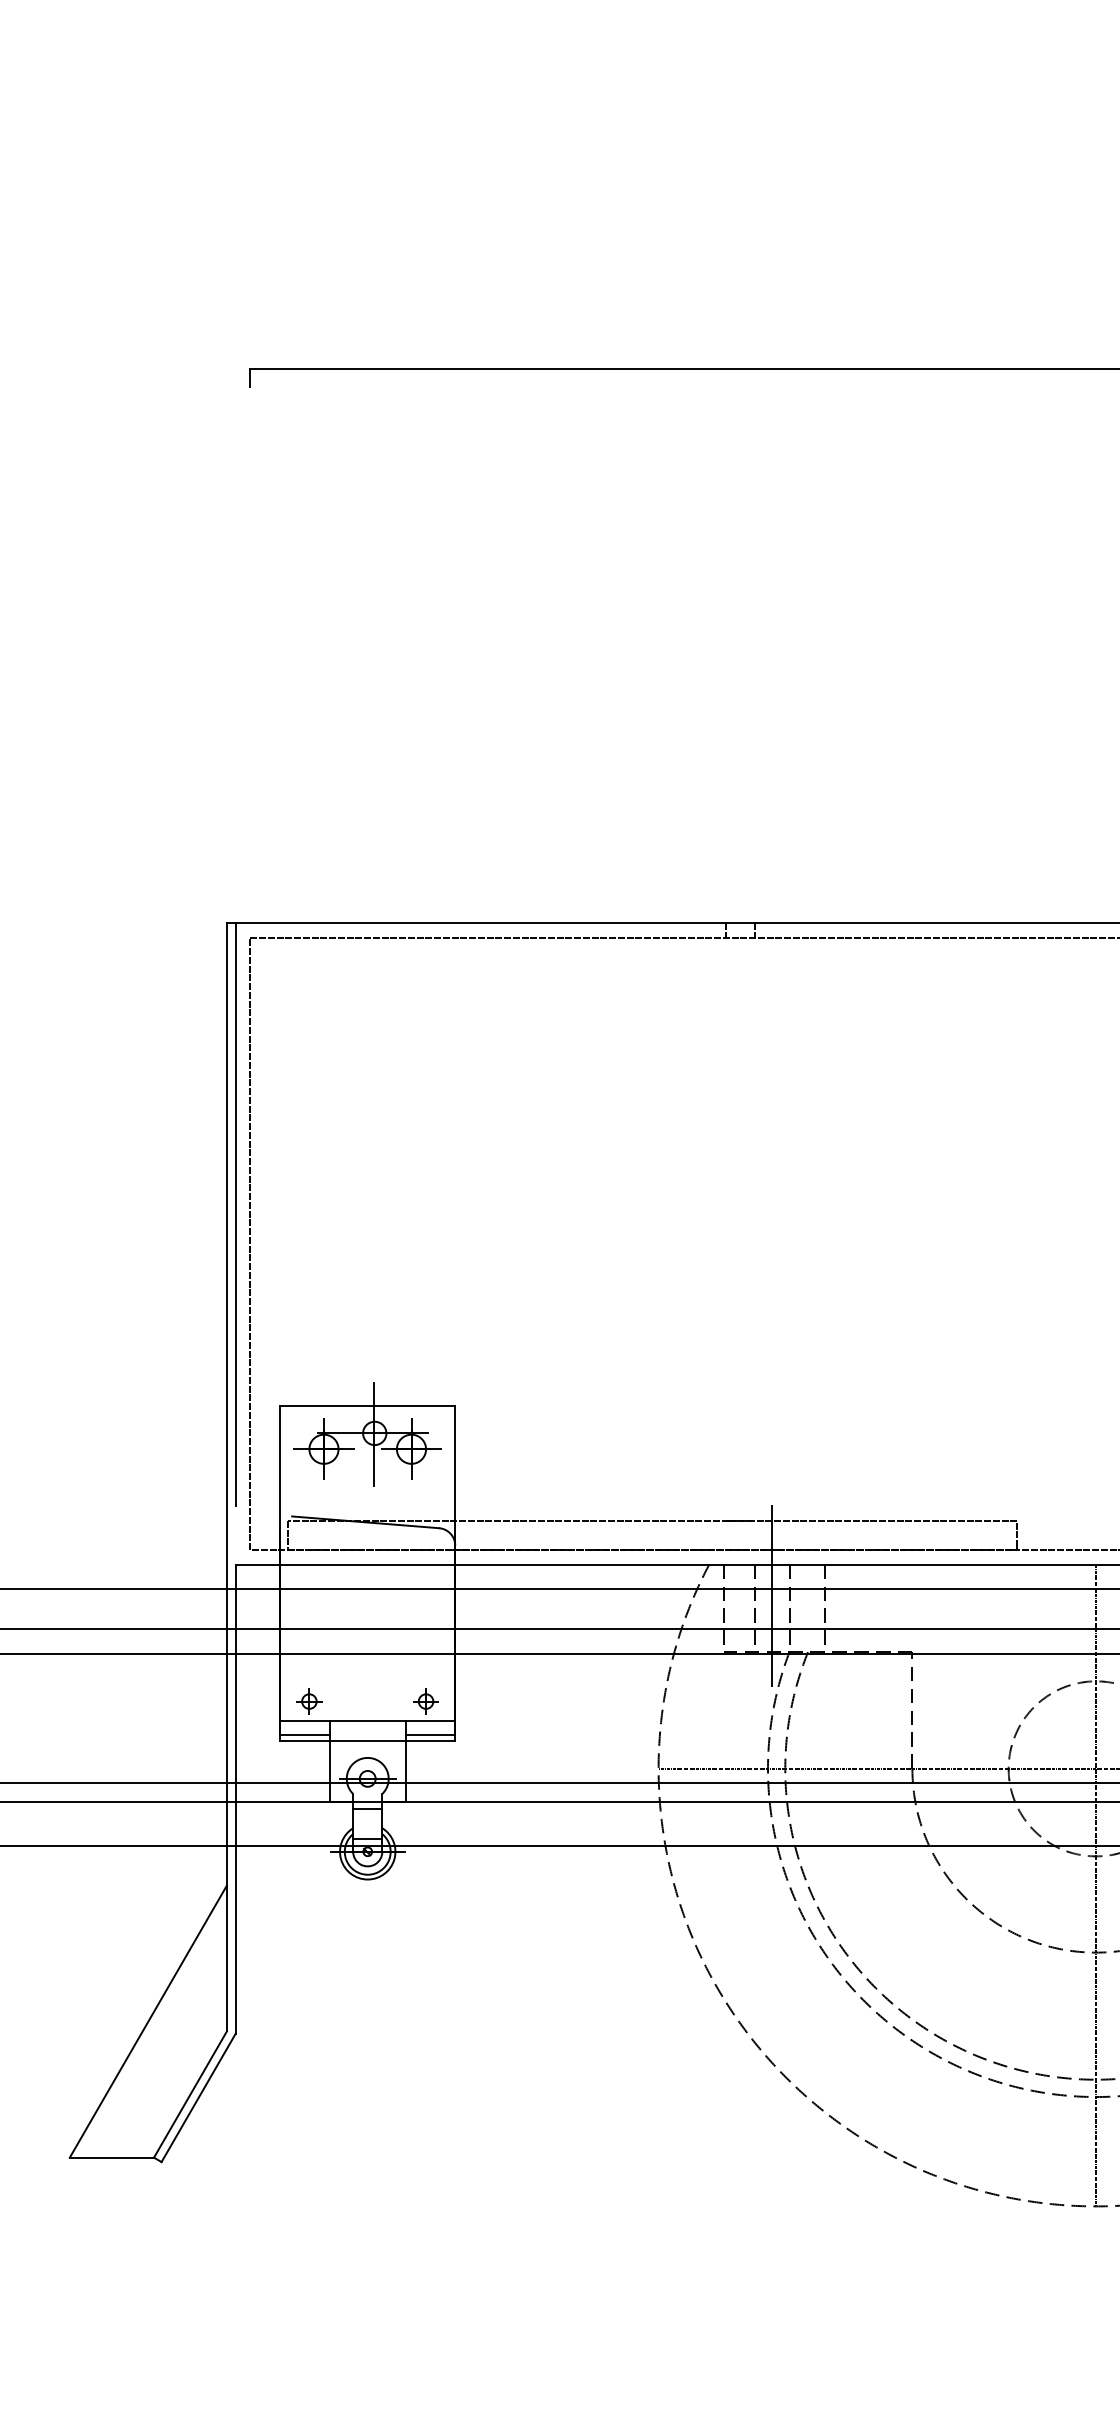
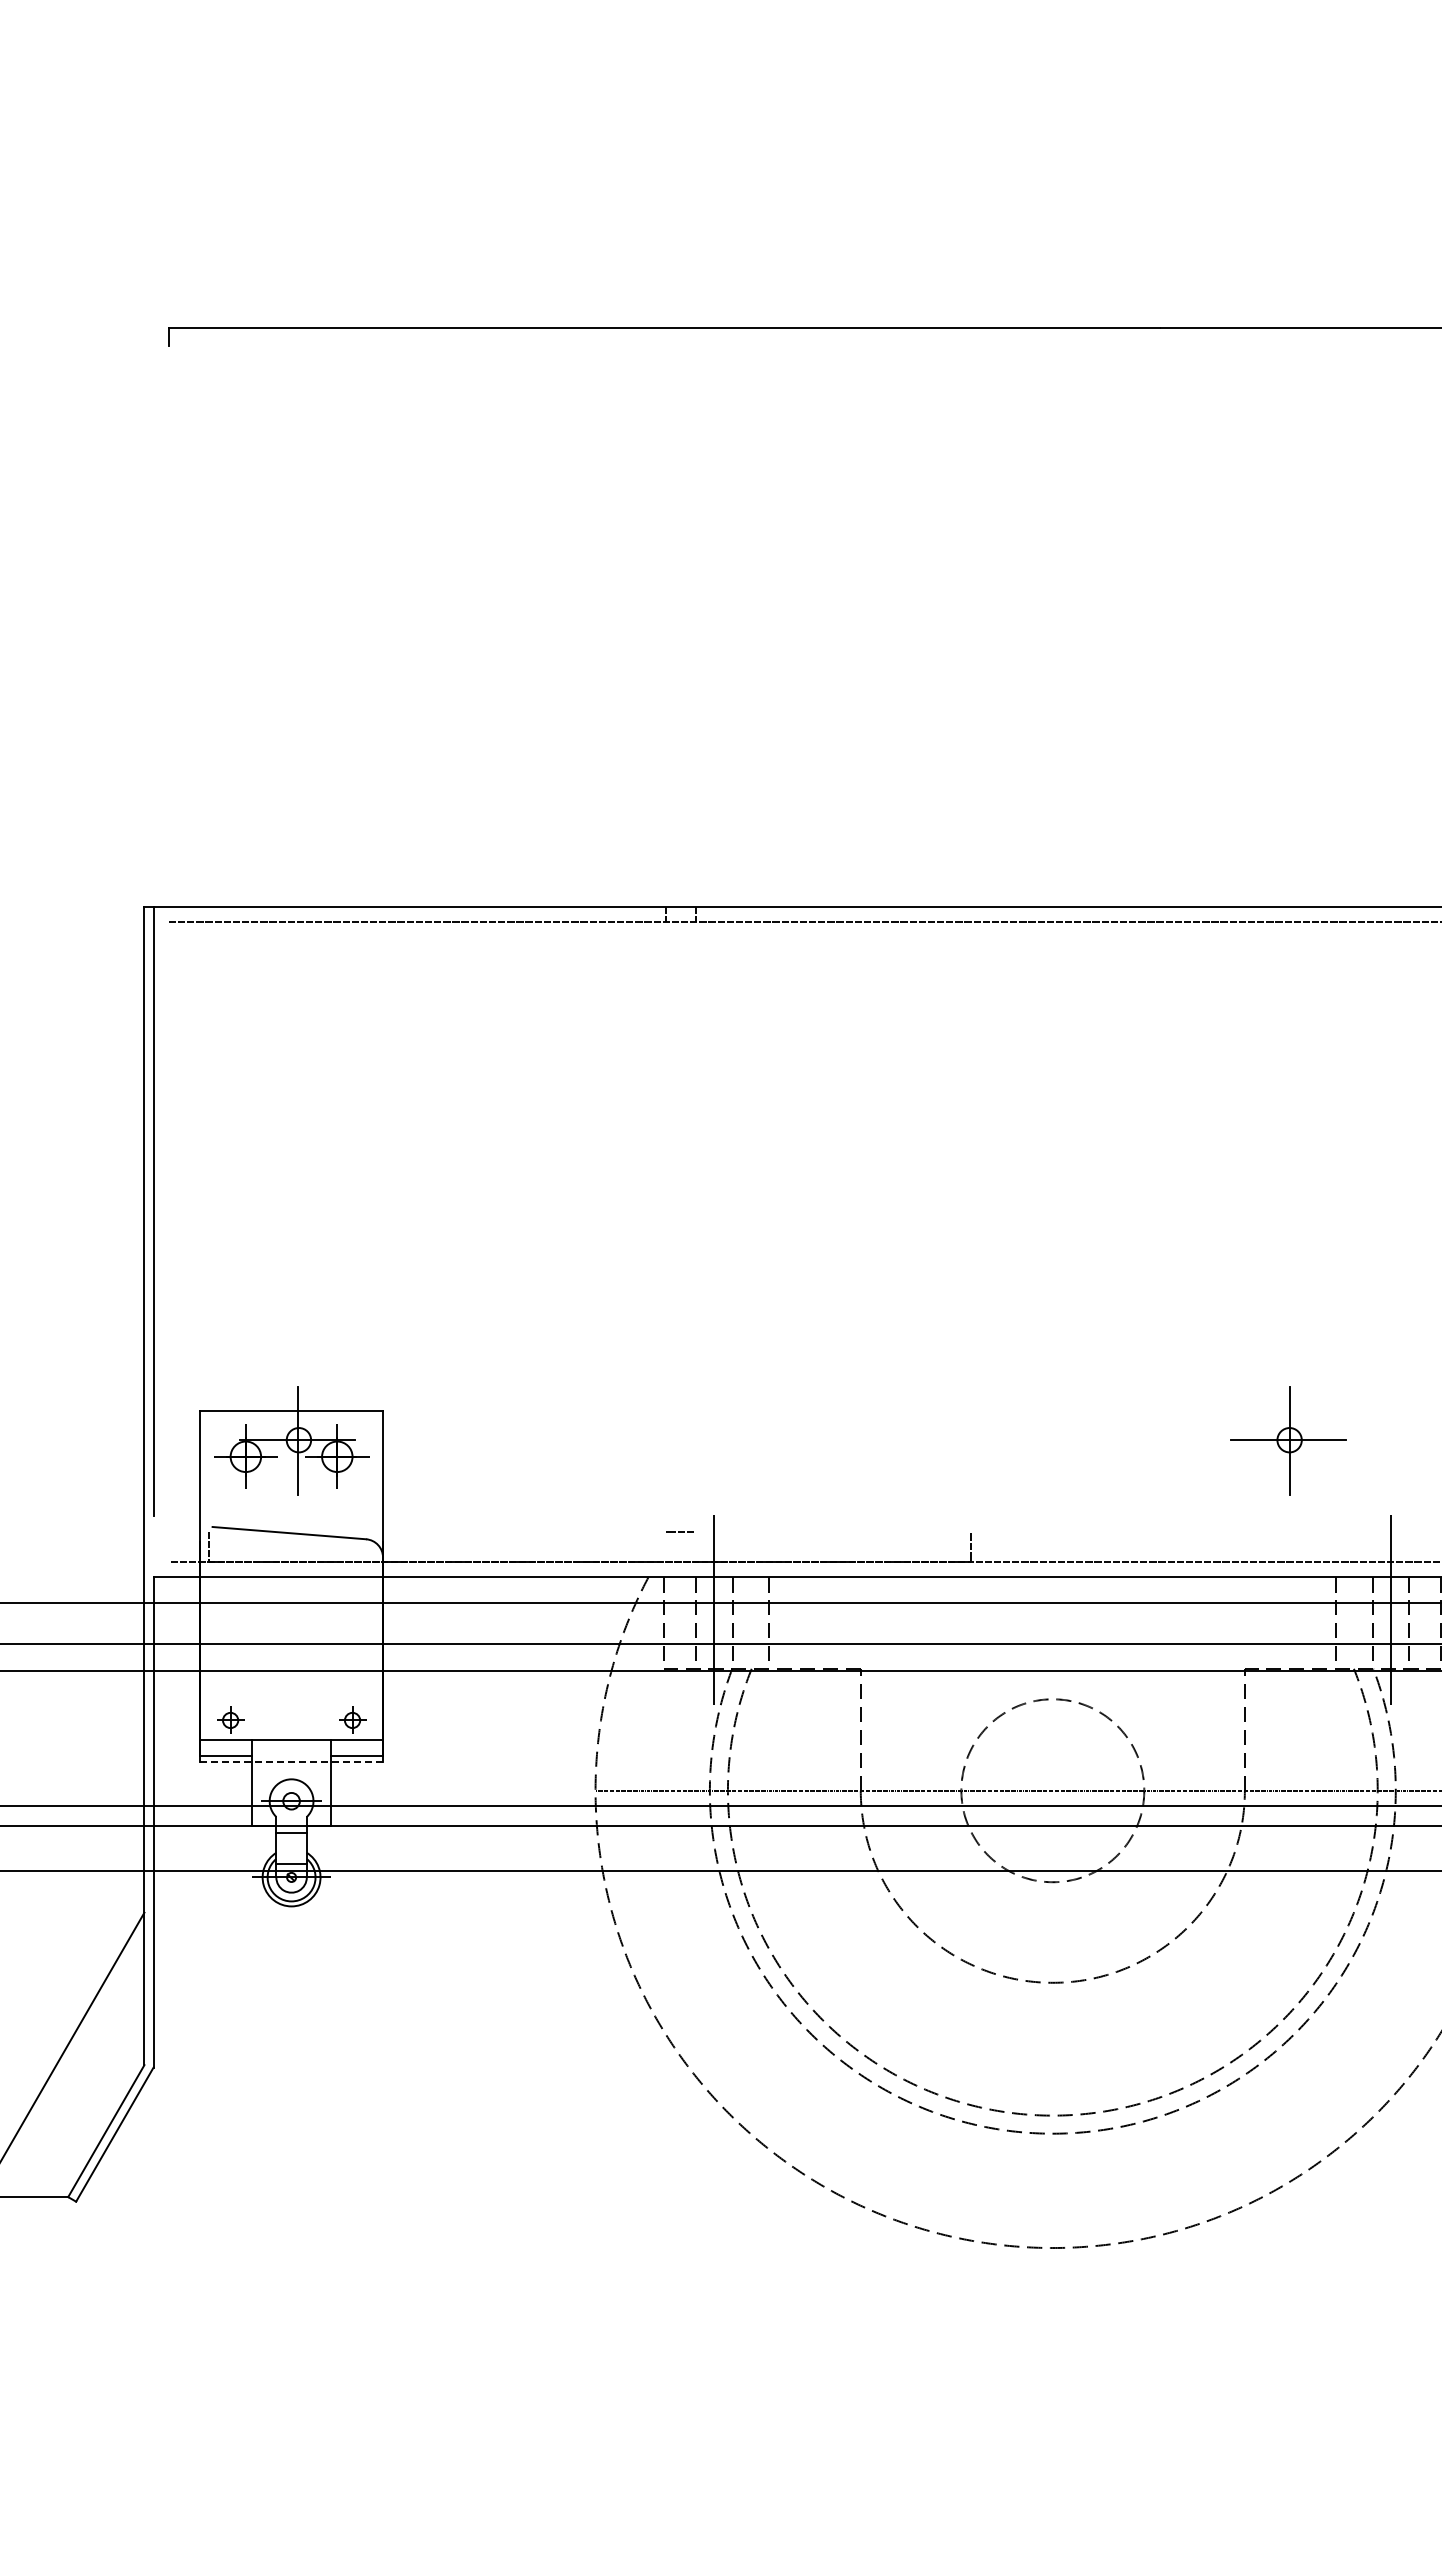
line: (249, 1244) -> (168, 1242), removed
line: (652, 1520) -> (589, 1531), removed
line: (368, 1740) -> (292, 1761), solid -> dashed
line: (1095, 1885) -> (1052, 1912), removed

